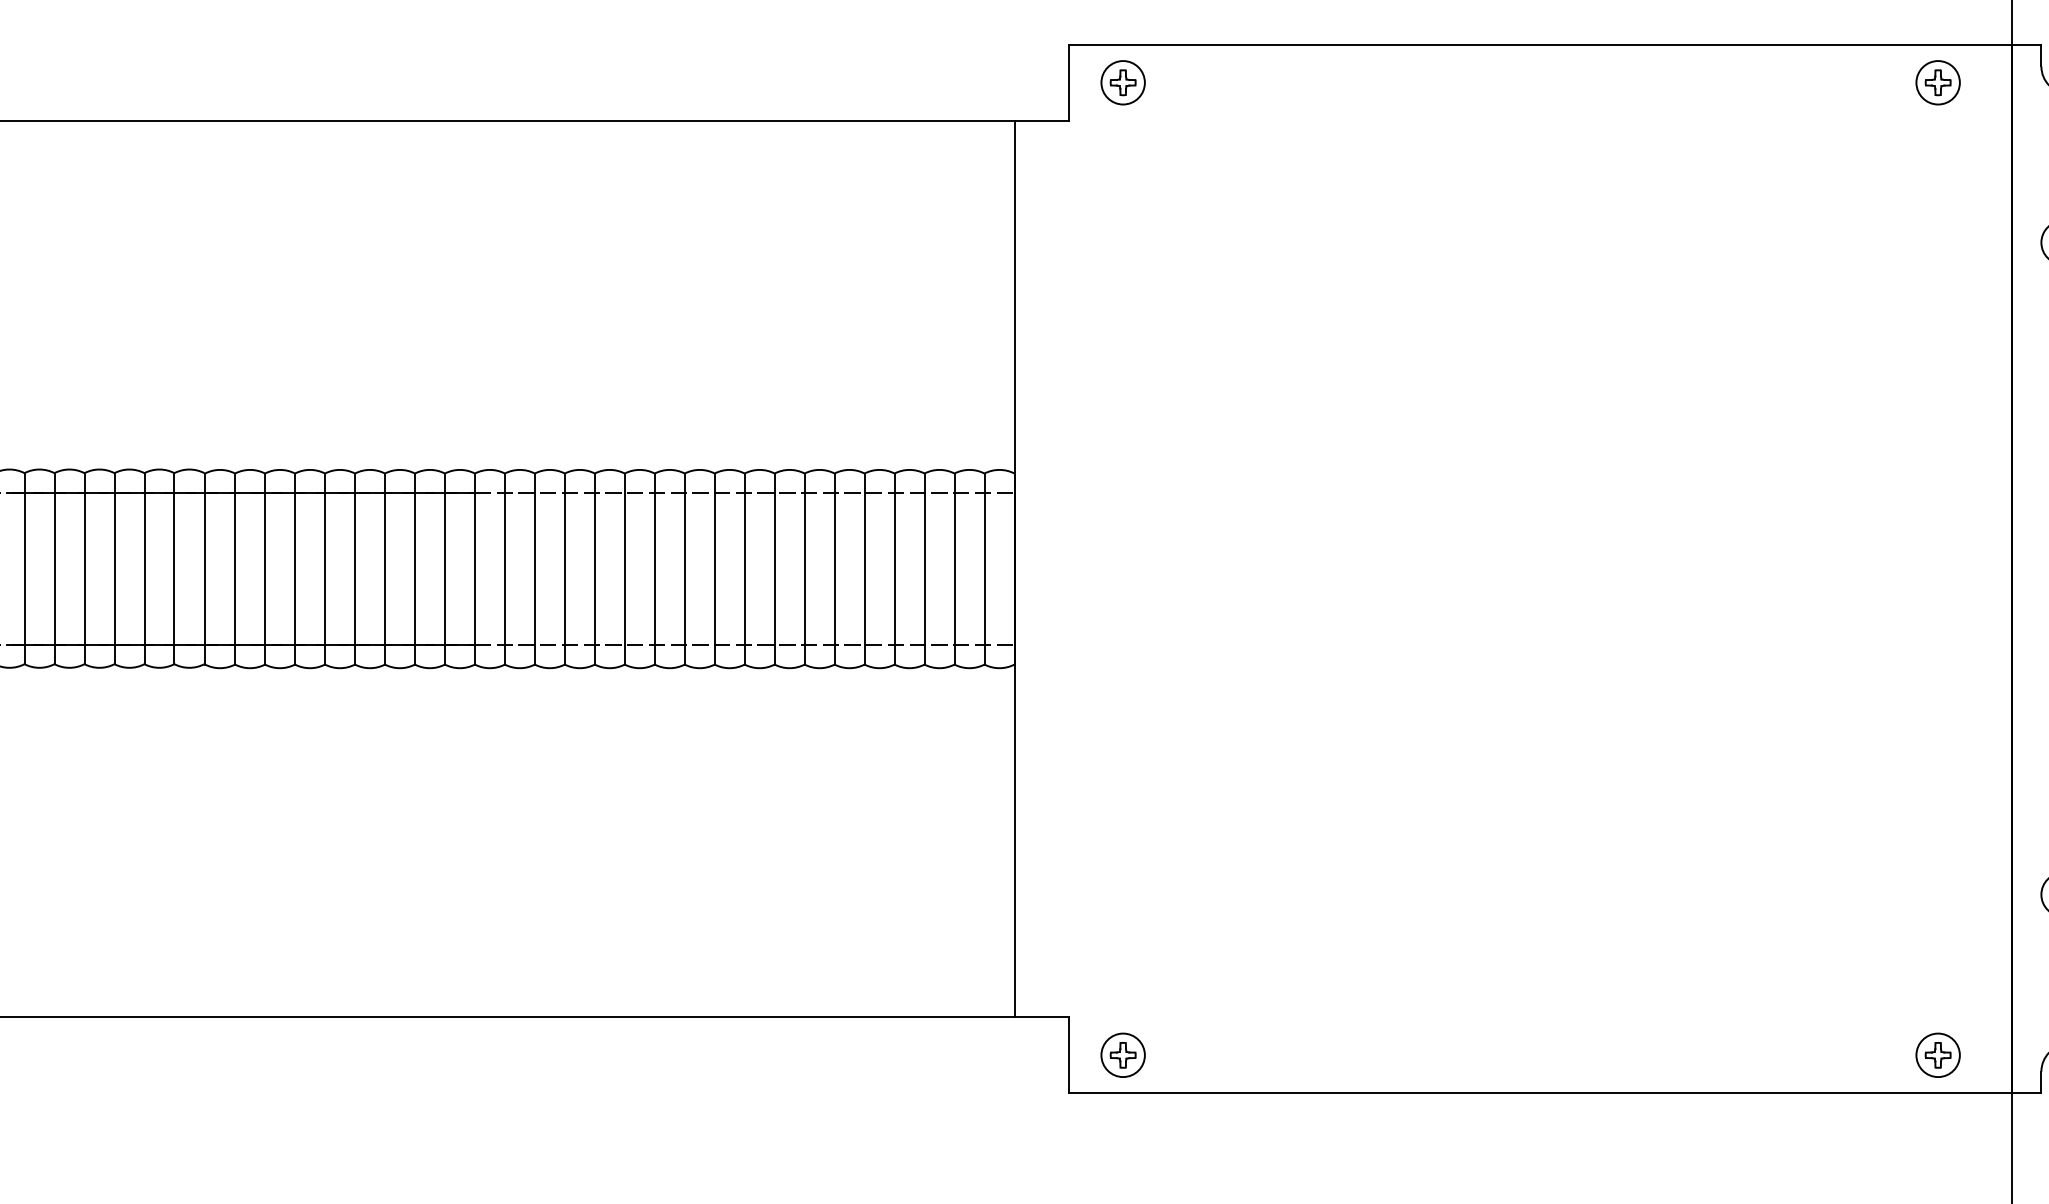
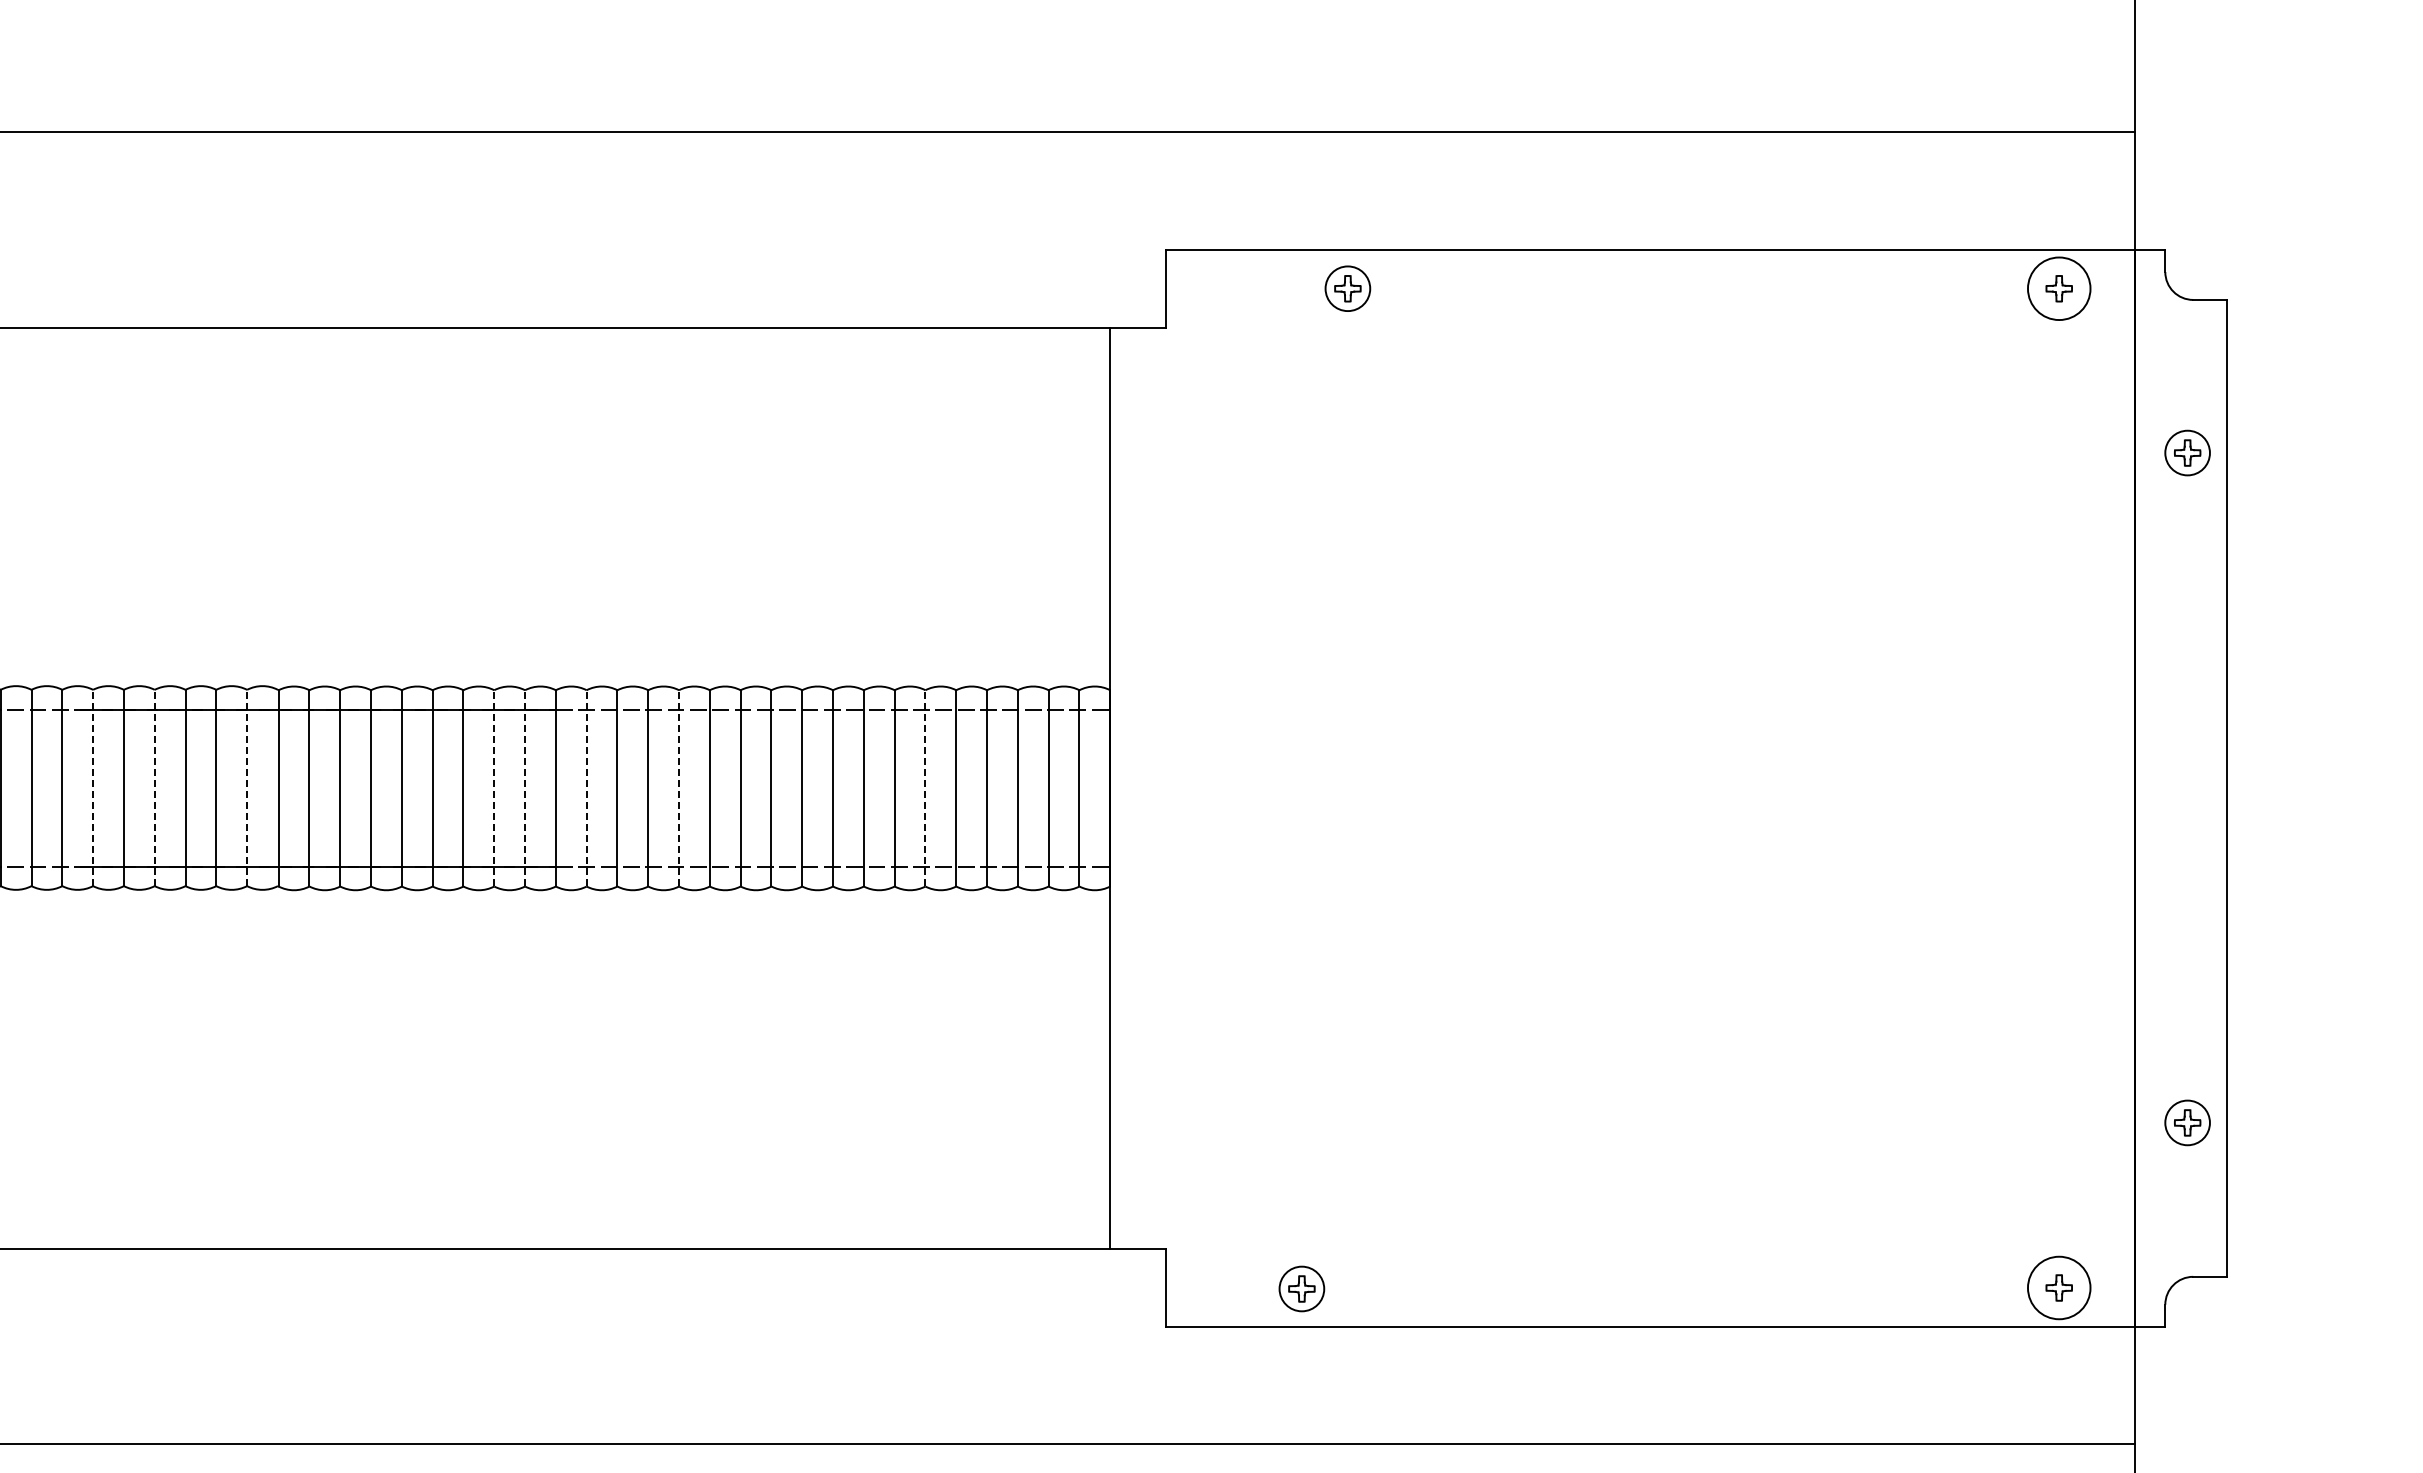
part: (1122, 82) -> (1347, 288), moved
circle: (1937, 82) -> (2058, 288), size x1.4
line: (24, 568) -> (93, 787), solid -> dashed
line: (84, 568) -> (154, 787), solid -> dashed
line: (174, 568) -> (247, 787), solid -> dashed
line: (415, 568) -> (494, 787), solid -> dashed
line: (445, 568) -> (525, 787), solid -> dashed
line: (504, 568) -> (586, 787), solid -> dashed
line: (595, 568) -> (679, 787), solid -> dashed
line: (834, 568) -> (925, 787), solid -> dashed
part: (1122, 1054) -> (1301, 1288), moved
circle: (1937, 1054) -> (2058, 1287), size x1.4

